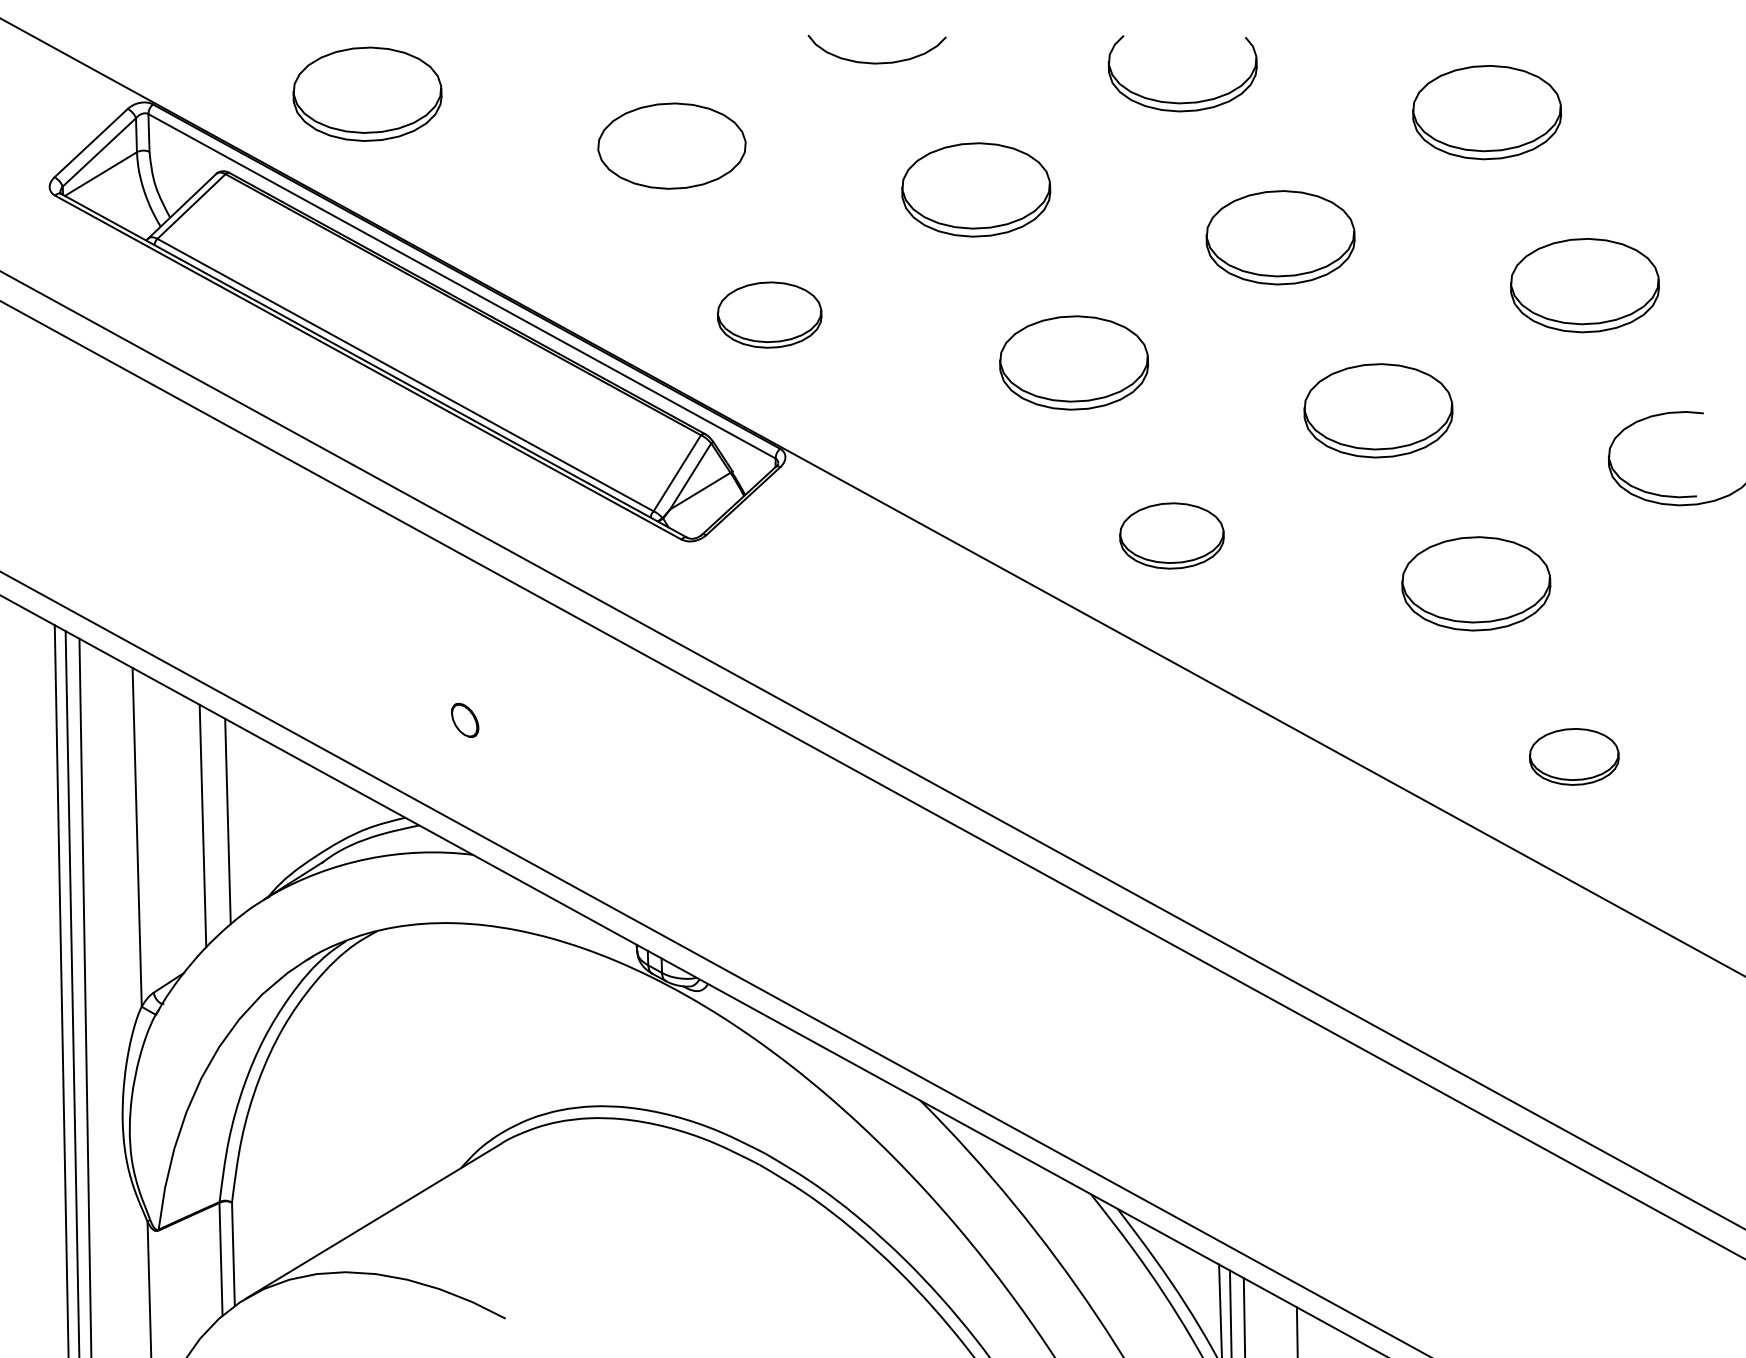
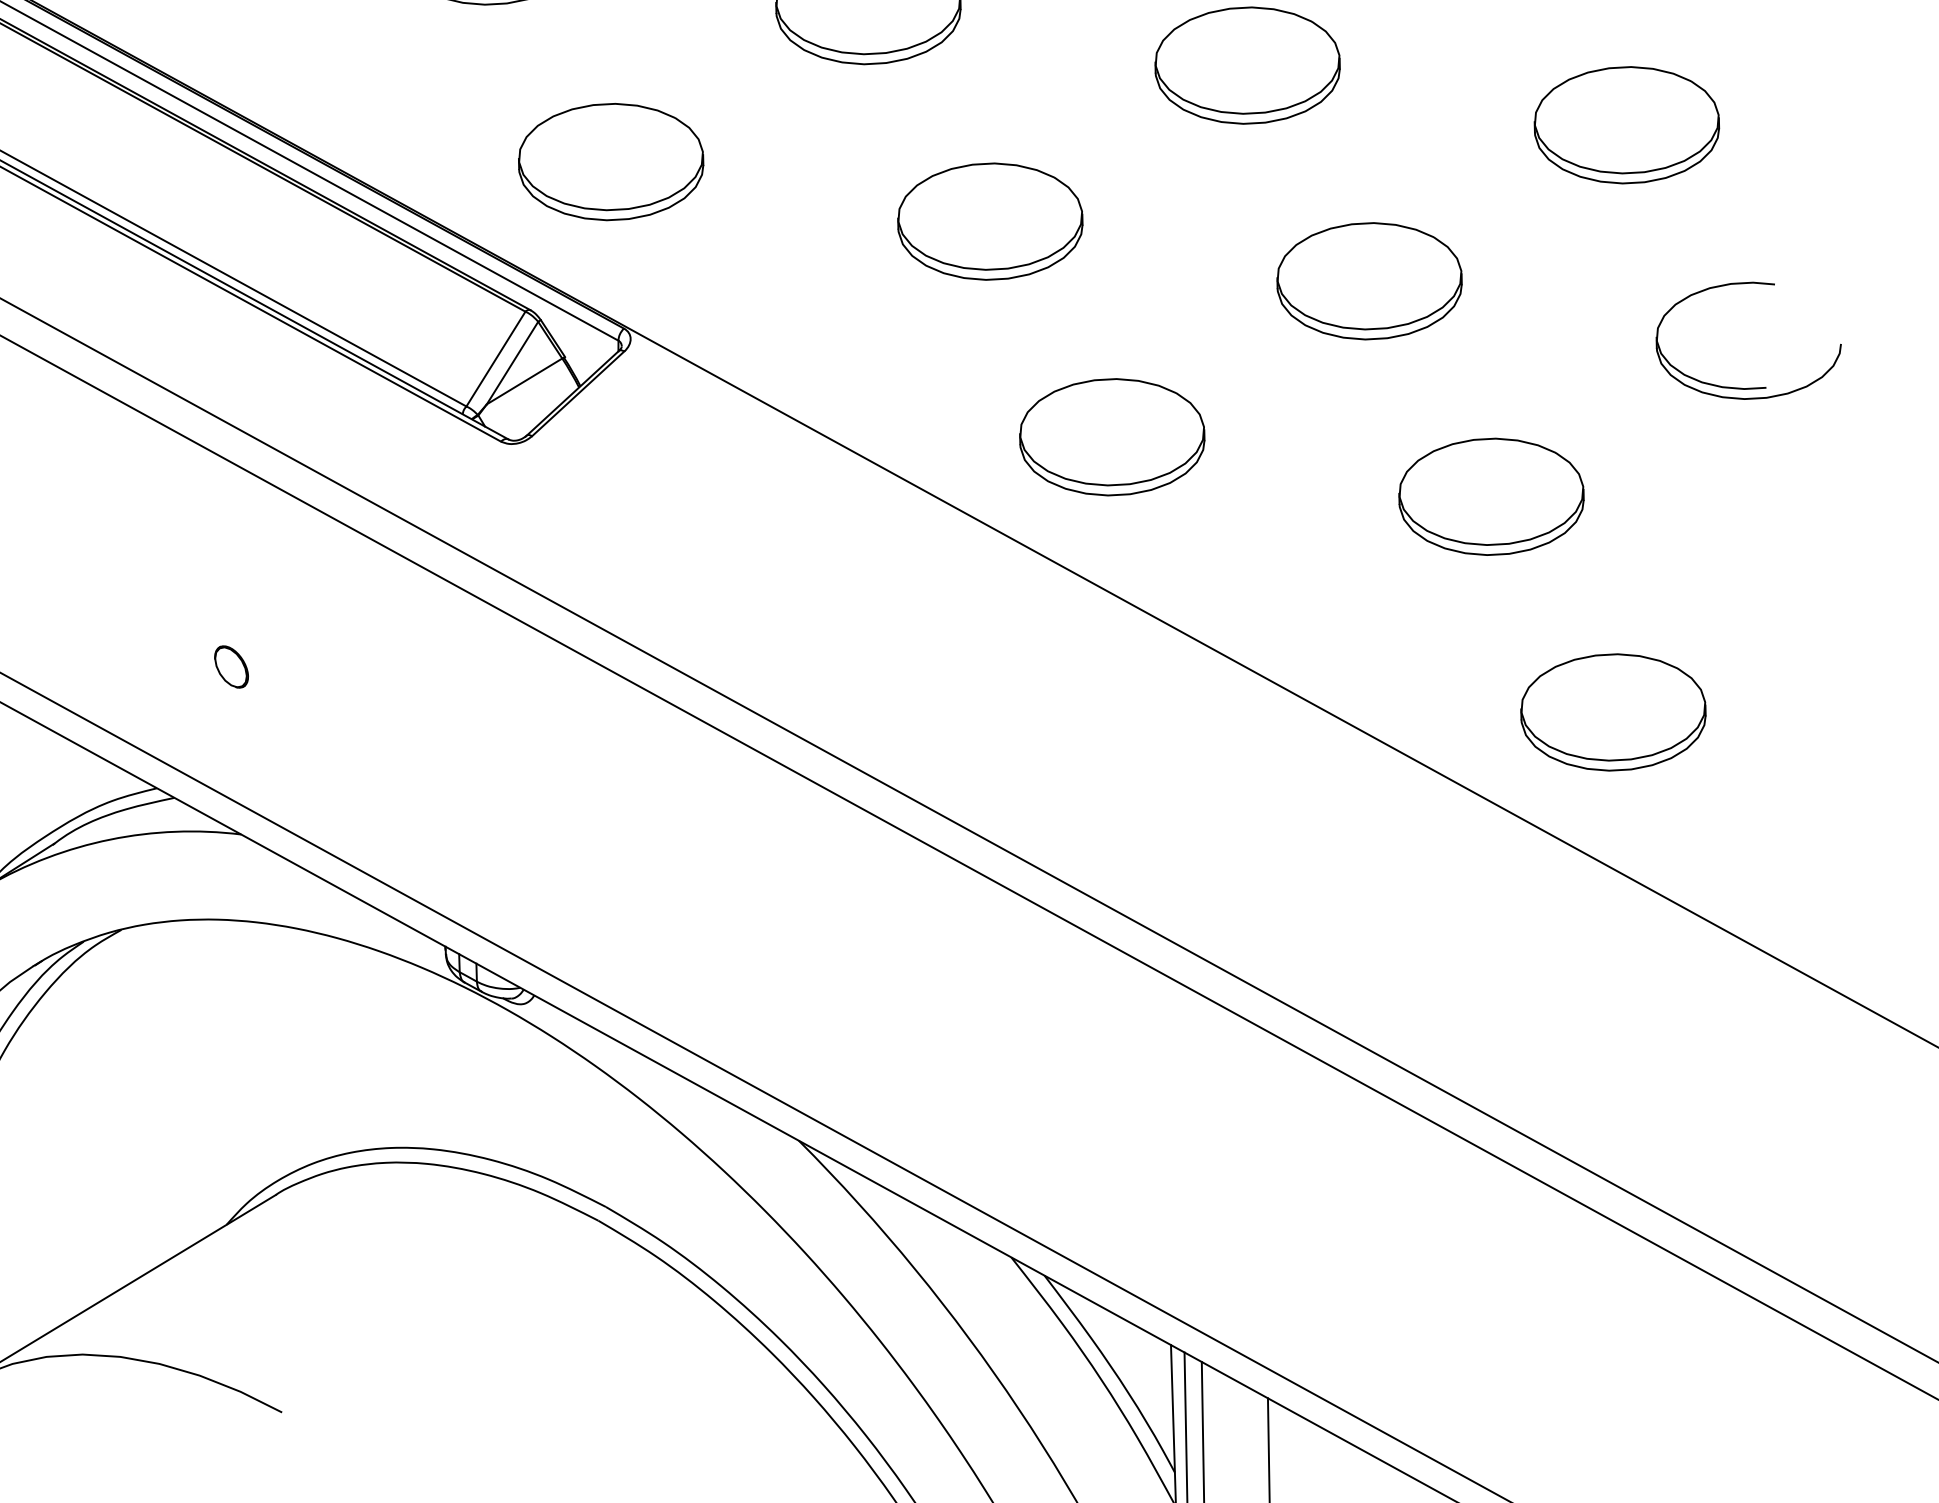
part: (769, 314) -> (610, 161), size x1.43
part: (1171, 535) -> (1111, 436), size x1.43
part: (1574, 756) -> (1613, 711), size x1.67

